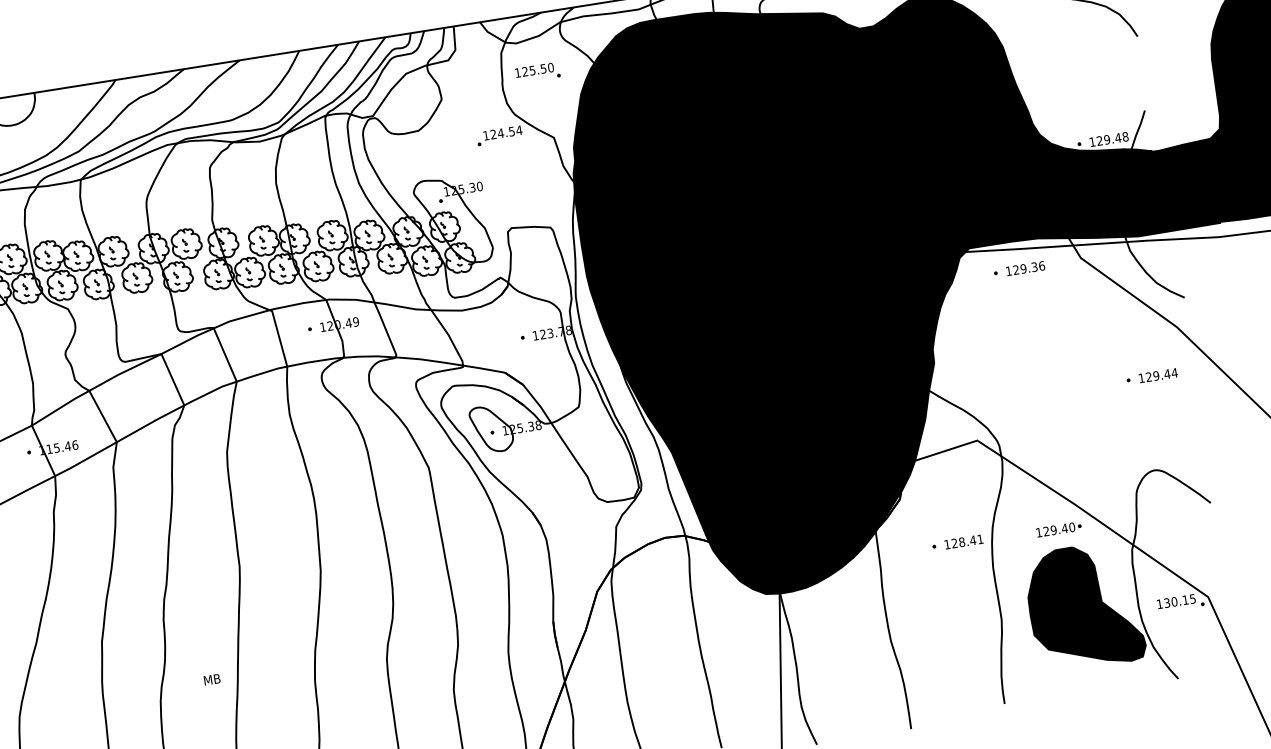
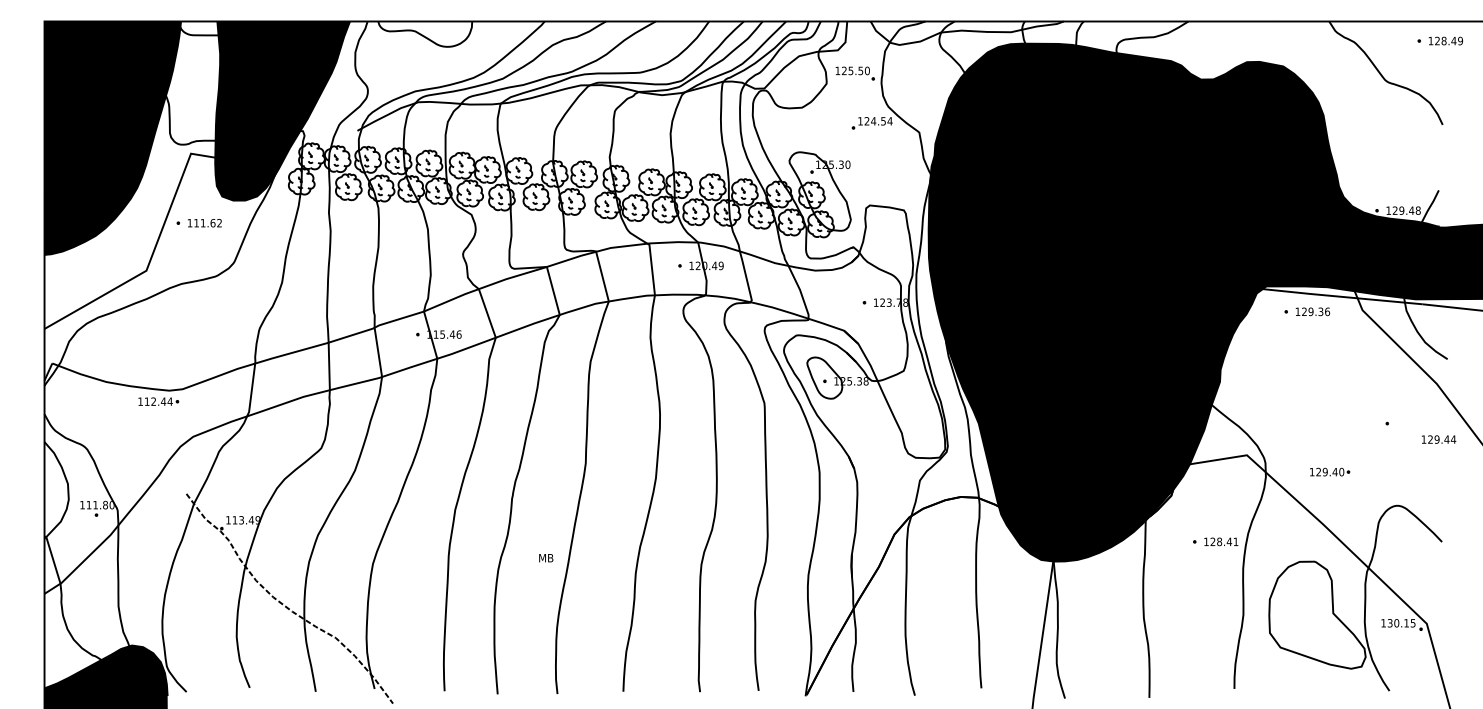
part: (536, 72) -> (854, 73), moved
text: (1157, 375) -> (1438, 439), moved
part: (1059, 528) -> (1330, 471), moved
fill: (1084, 606) -> (1317, 614), removed

